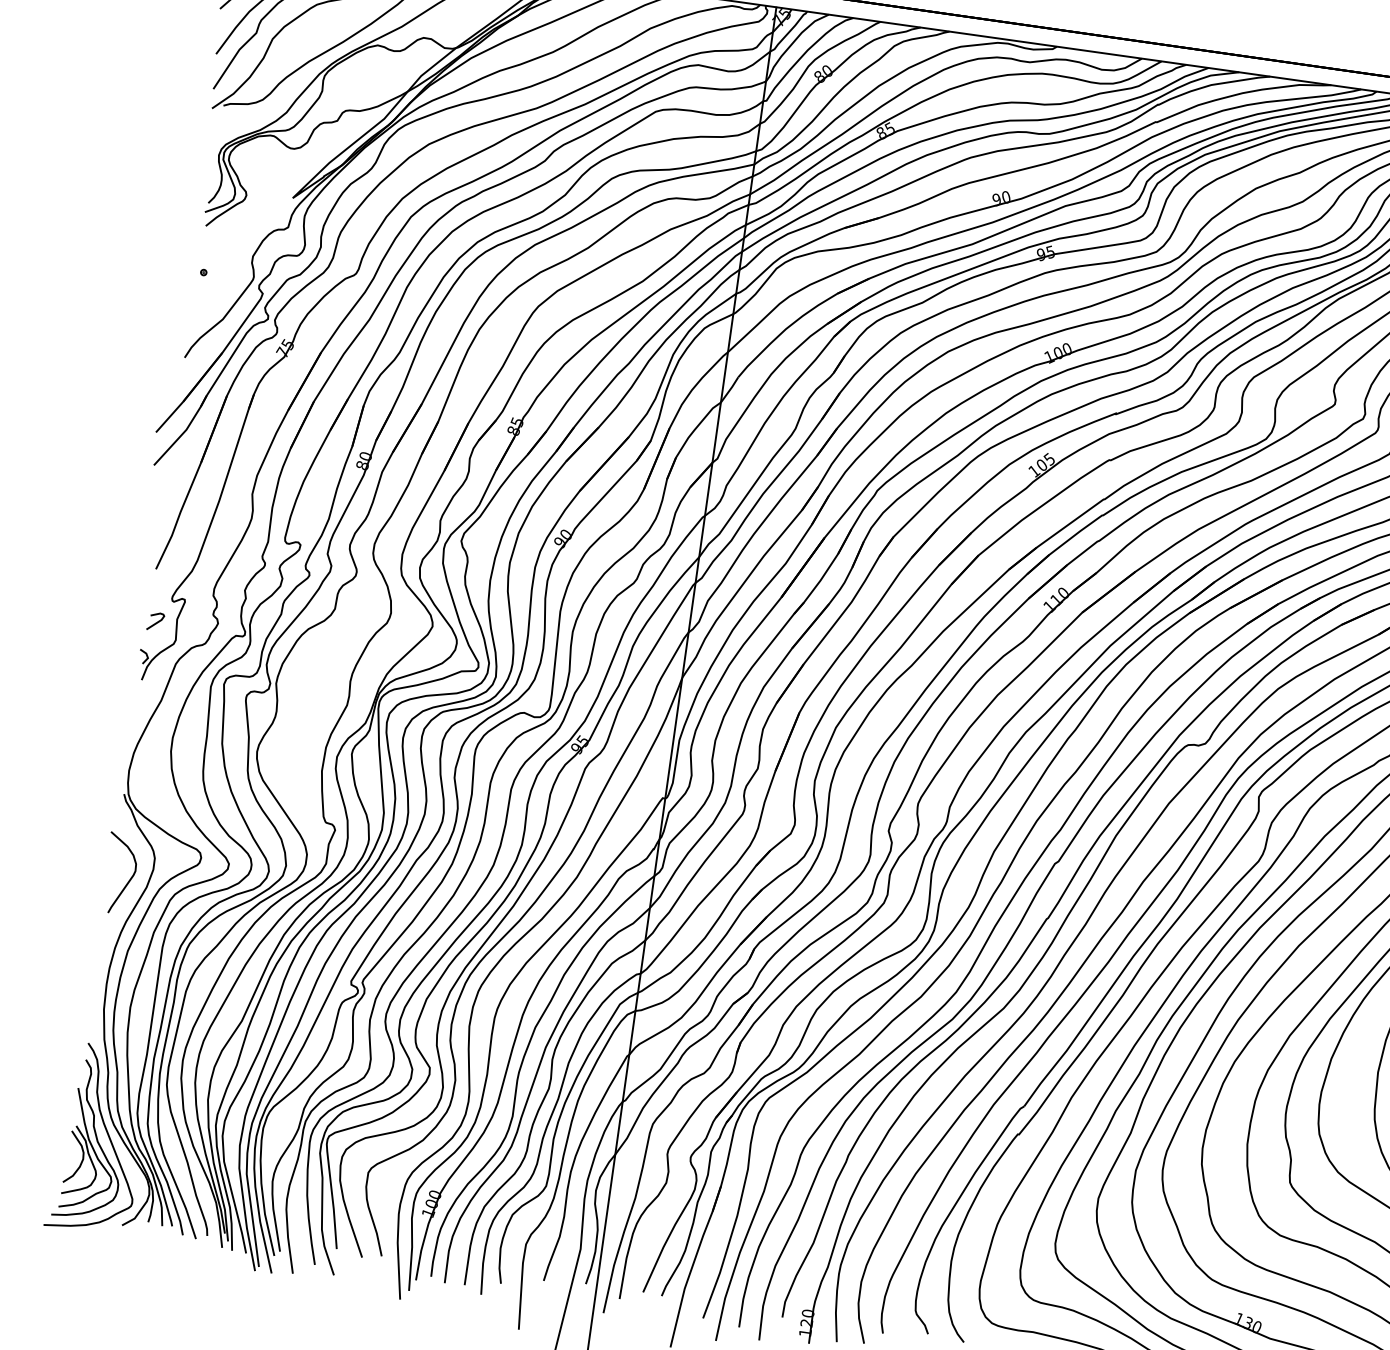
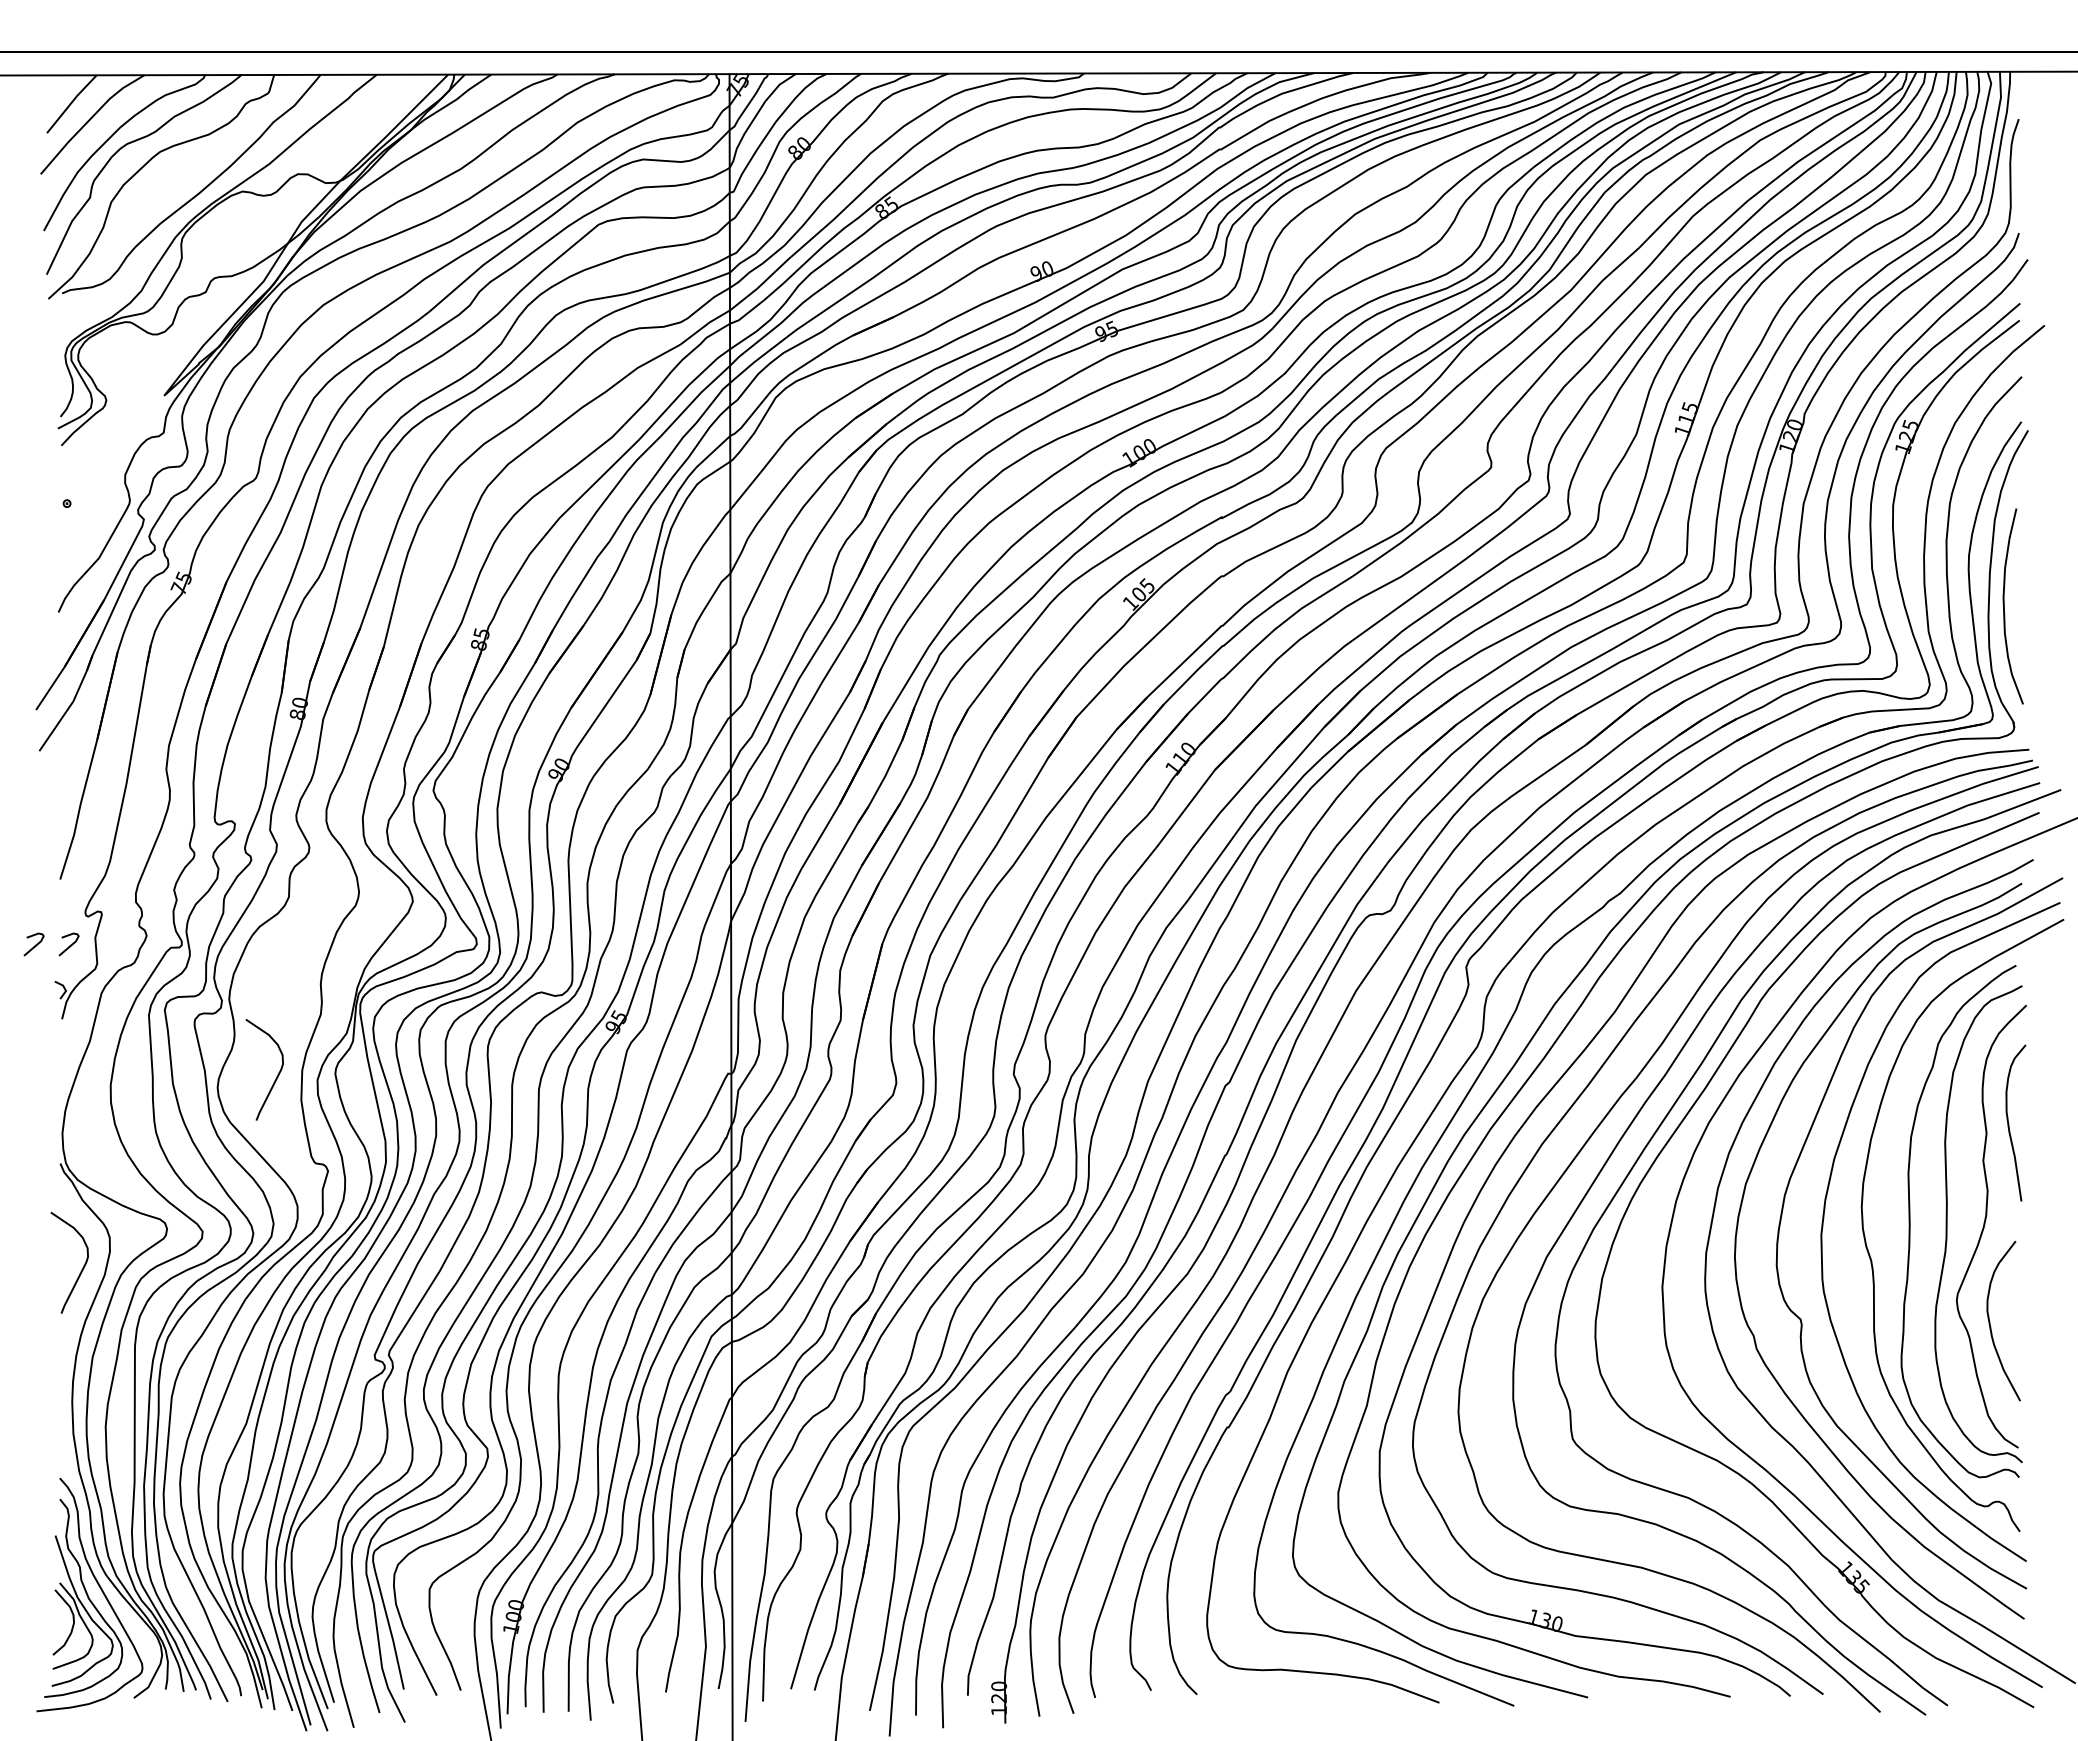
curve: (128, 618) -> (34, 945), added
curve: (304, 749) -> (276, 1076), added

